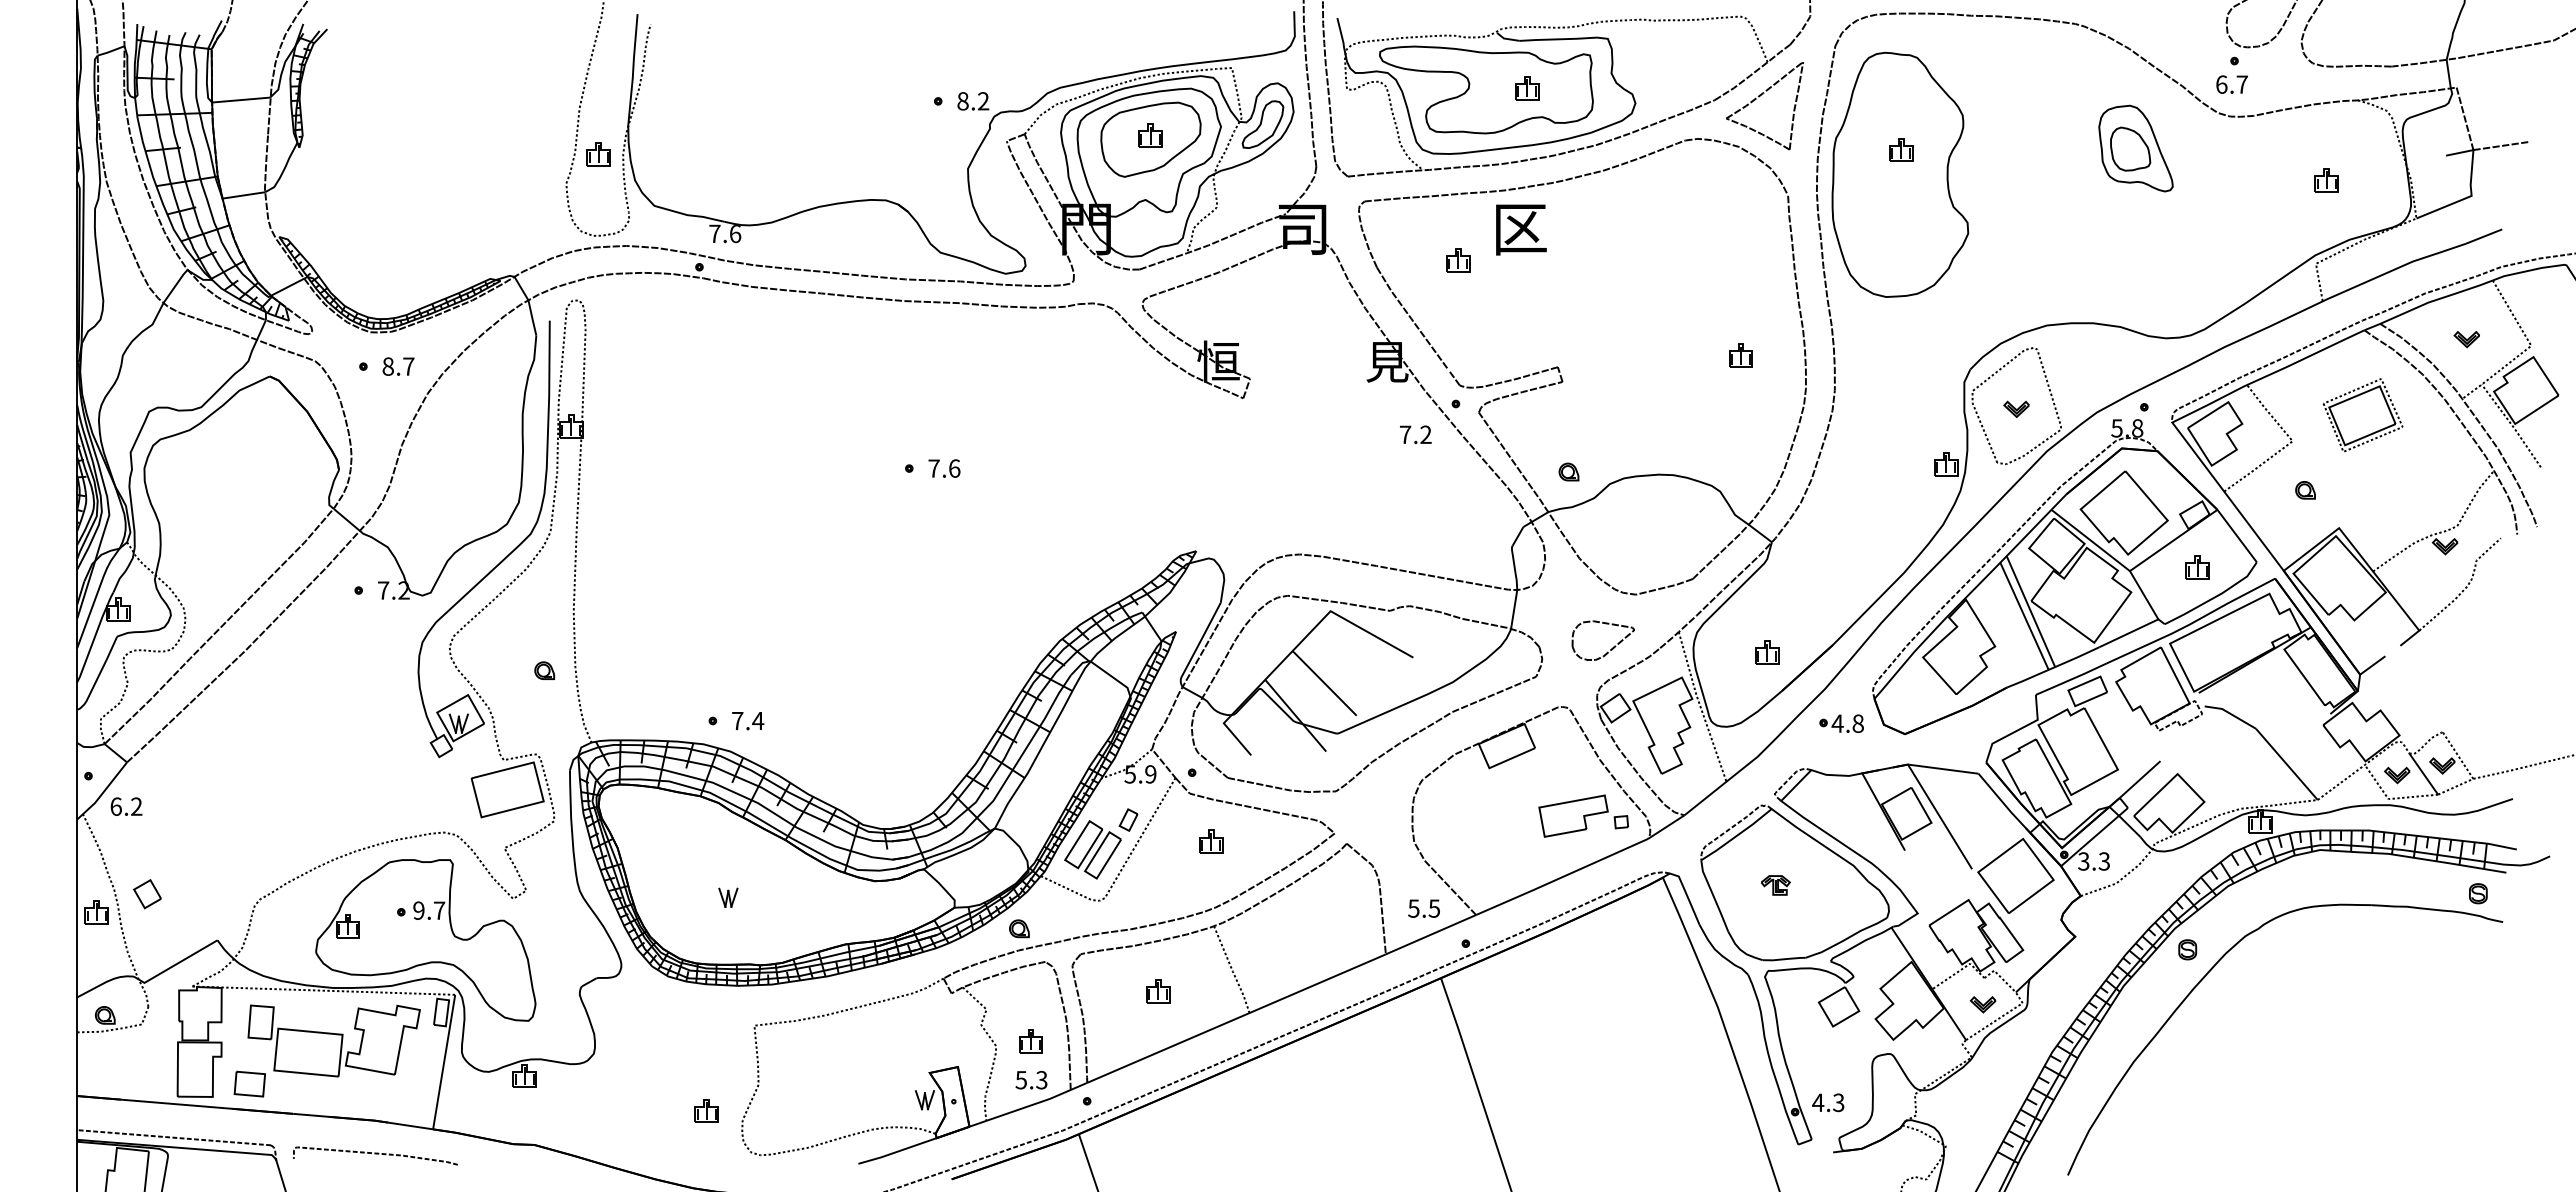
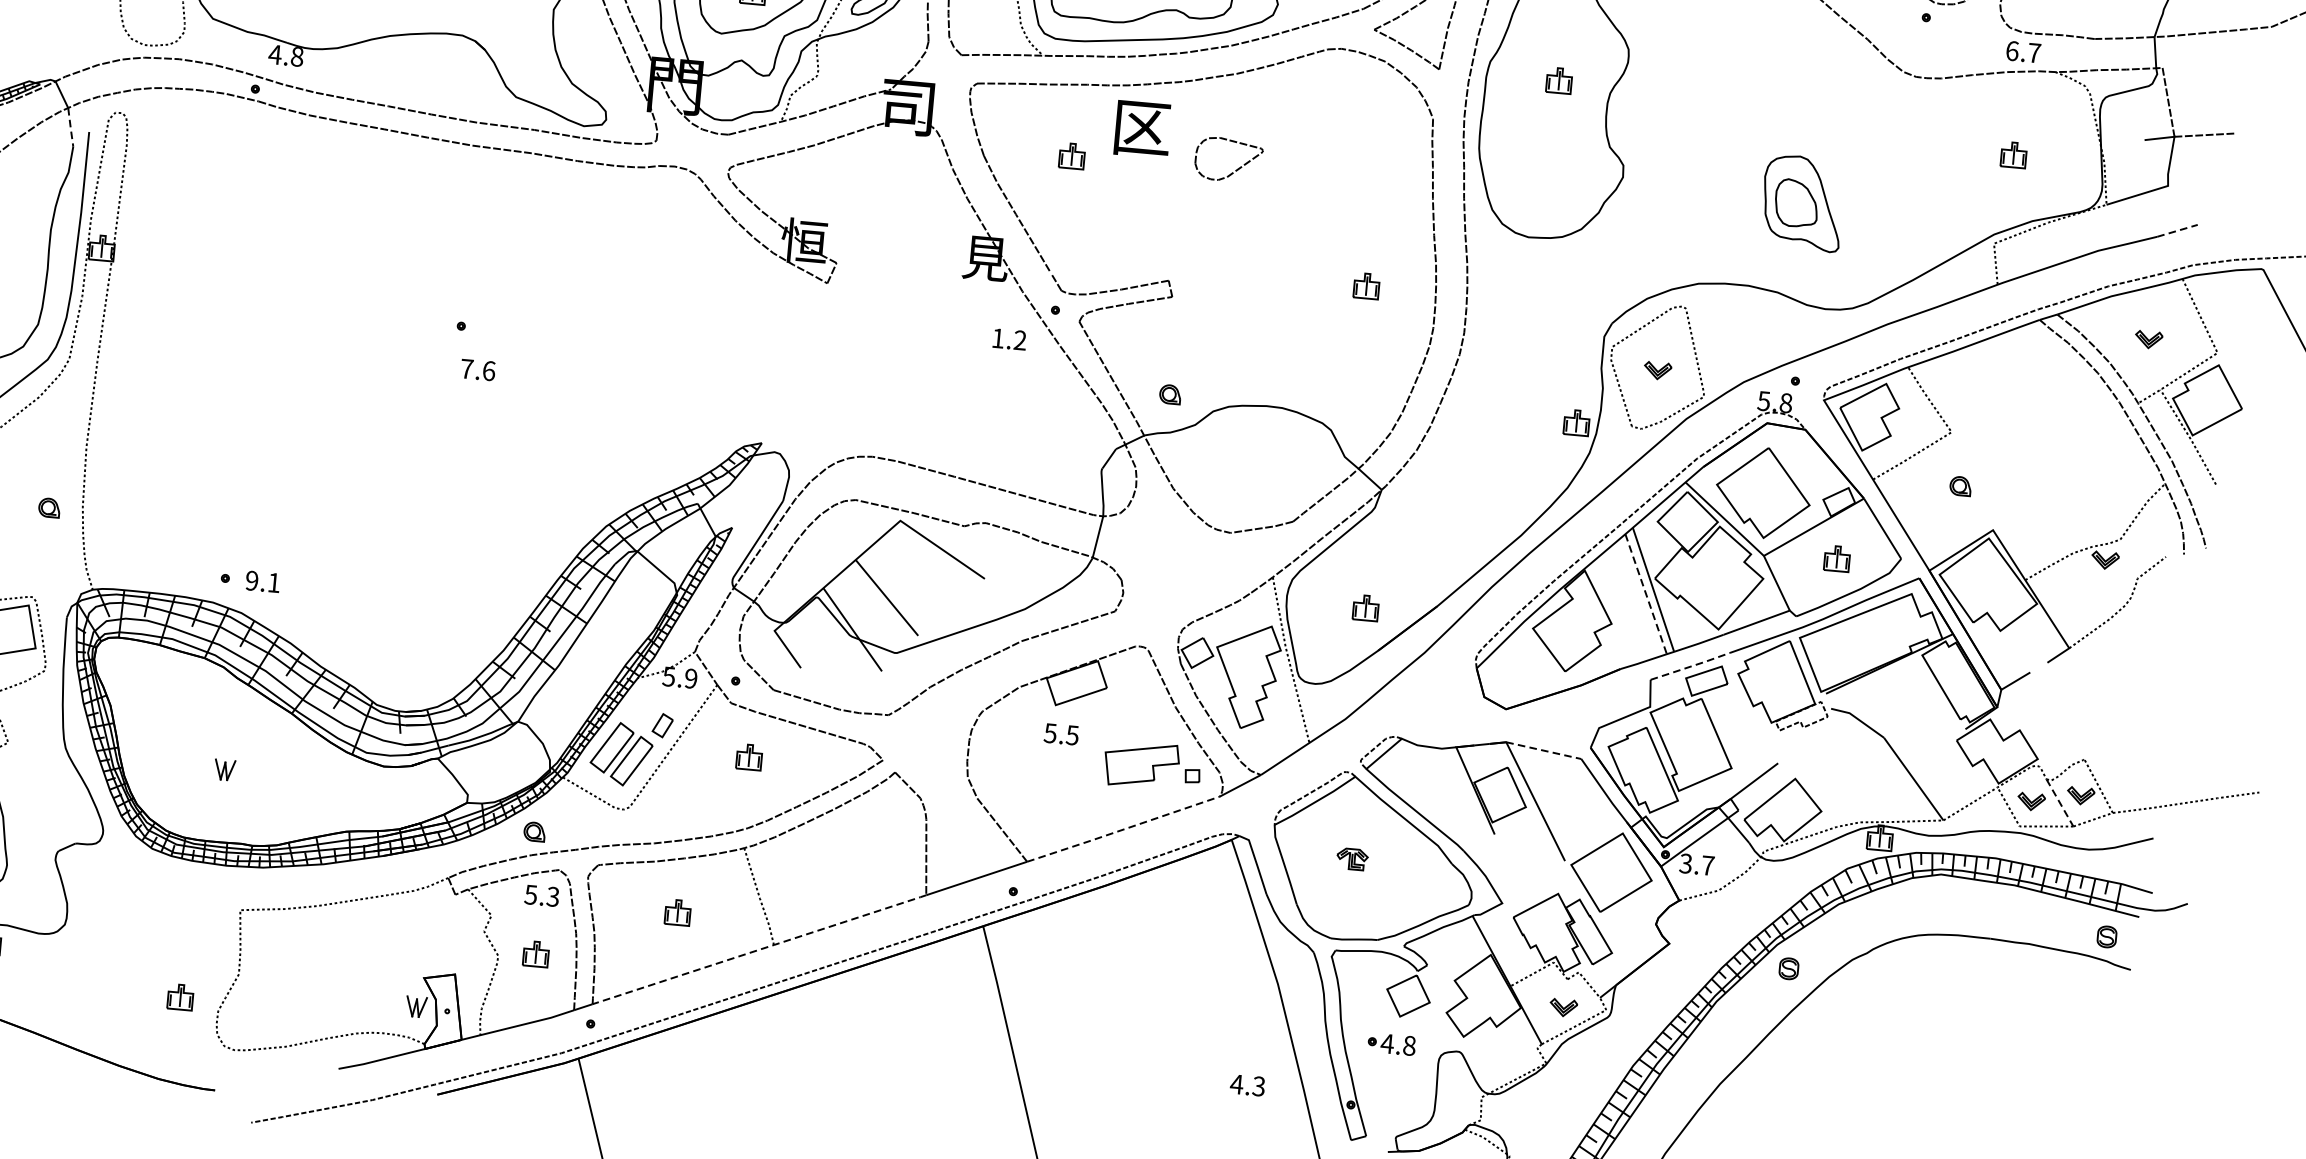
text: (2231, 84) -> (2022, 51), moved
part: (2135, 148) -> (1802, 203), moved
text: (724, 233) -> (285, 55), 7.6 -> 4.8
line: (2484, 236) -> (2177, 230), solid -> dashed
line: (532, 318) -> (70, 127), solid -> dashed
part: (2363, 415) -> (2030, 411), removed
text: (1405, 434) -> (998, 338), 7.2 -> 1.2
text: (944, 468) -> (478, 369), moved
line: (2024, 616) -> (1646, 594), solid -> dashed
part: (1611, 648) -> (1237, 169), moved
line: (2072, 679) -> (1691, 666), solid -> dashed
text: (748, 720) -> (263, 581), 7.4 -> 9.1
part: (1841, 723) -> (1391, 1044), moved
line: (1943, 769) -> (1544, 751), solid -> dashed
line: (2424, 774) -> (2060, 803), solid -> dashed
text: (2104, 861) -> (1708, 865), 3.3 -> 3.7
line: (1561, 877) -> (1122, 829), solid -> dashed
text: (1423, 908) -> (1060, 734), moved
line: (1237, 1018) -> (760, 949), solid -> dashed
text: (1031, 1079) -> (542, 895), moved
text: (1828, 1102) -> (1247, 1085), moved

